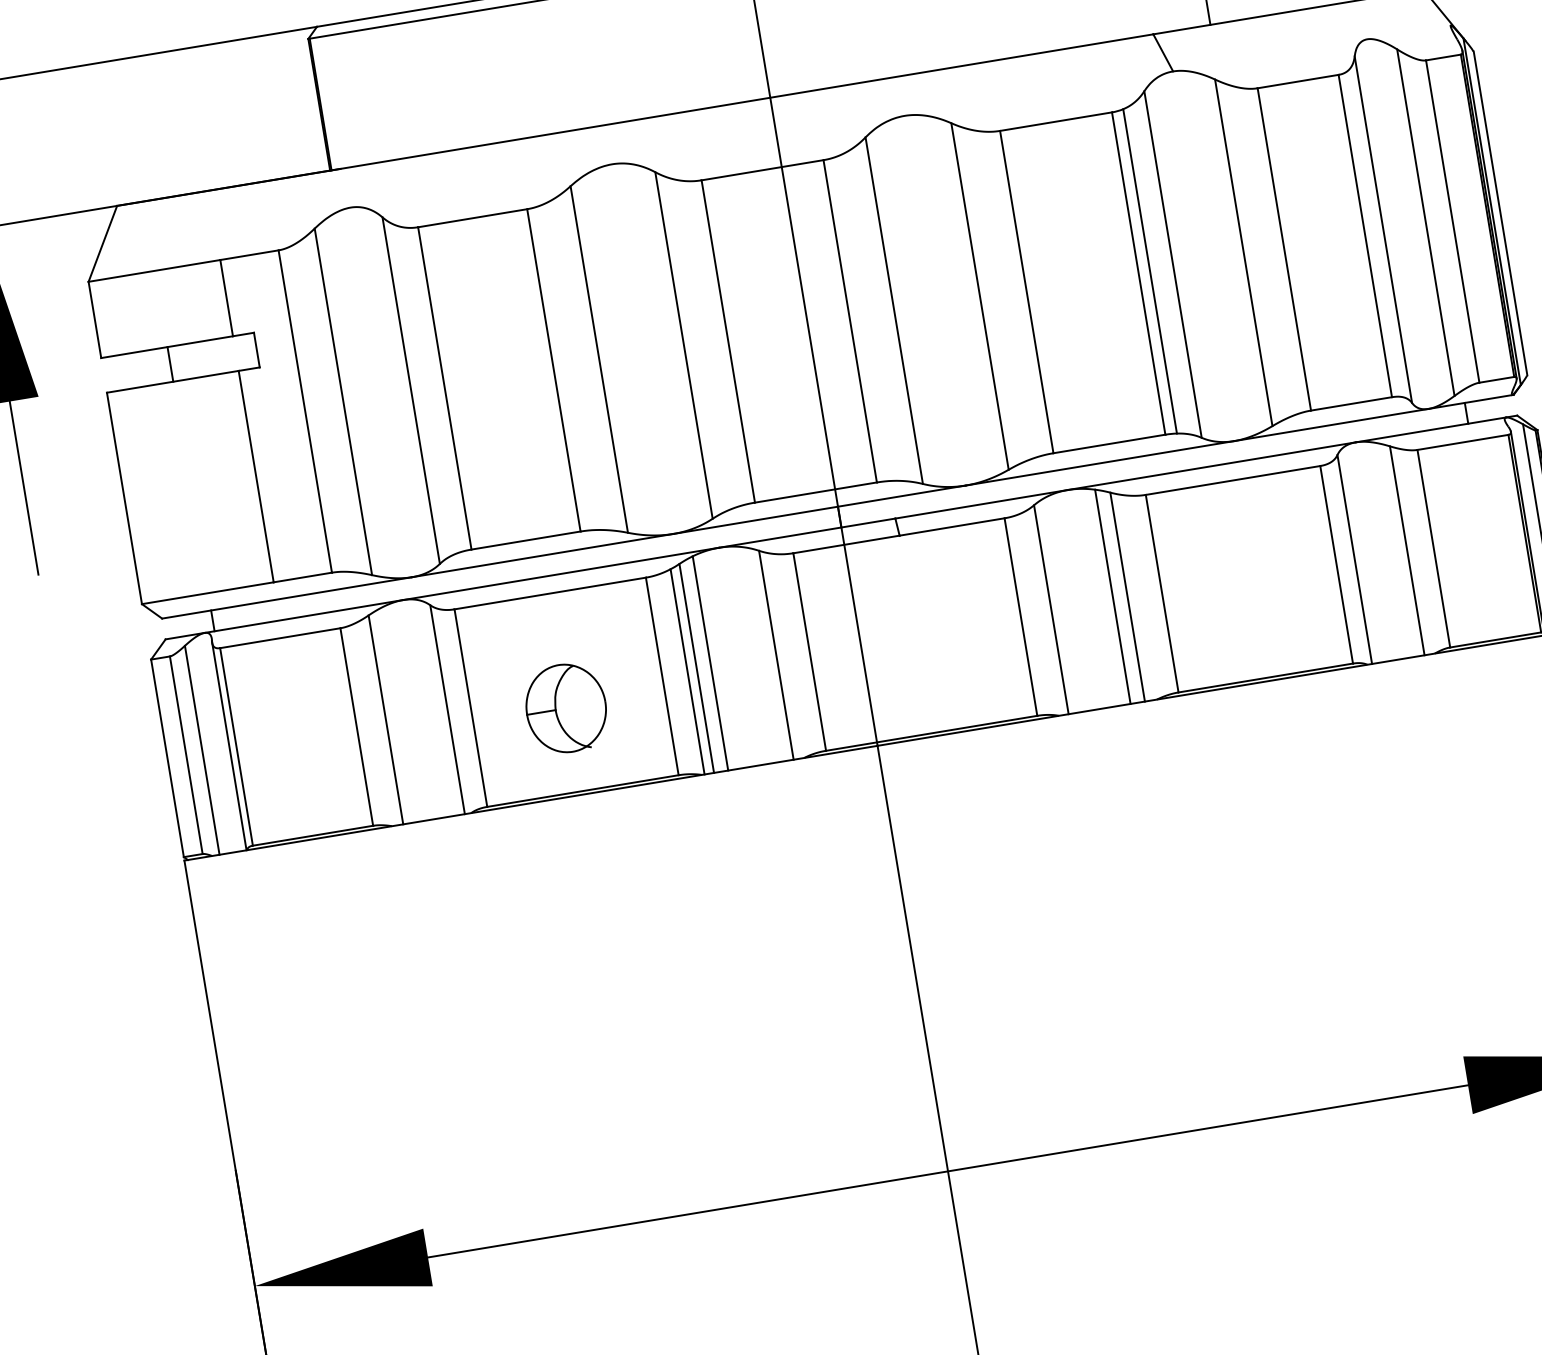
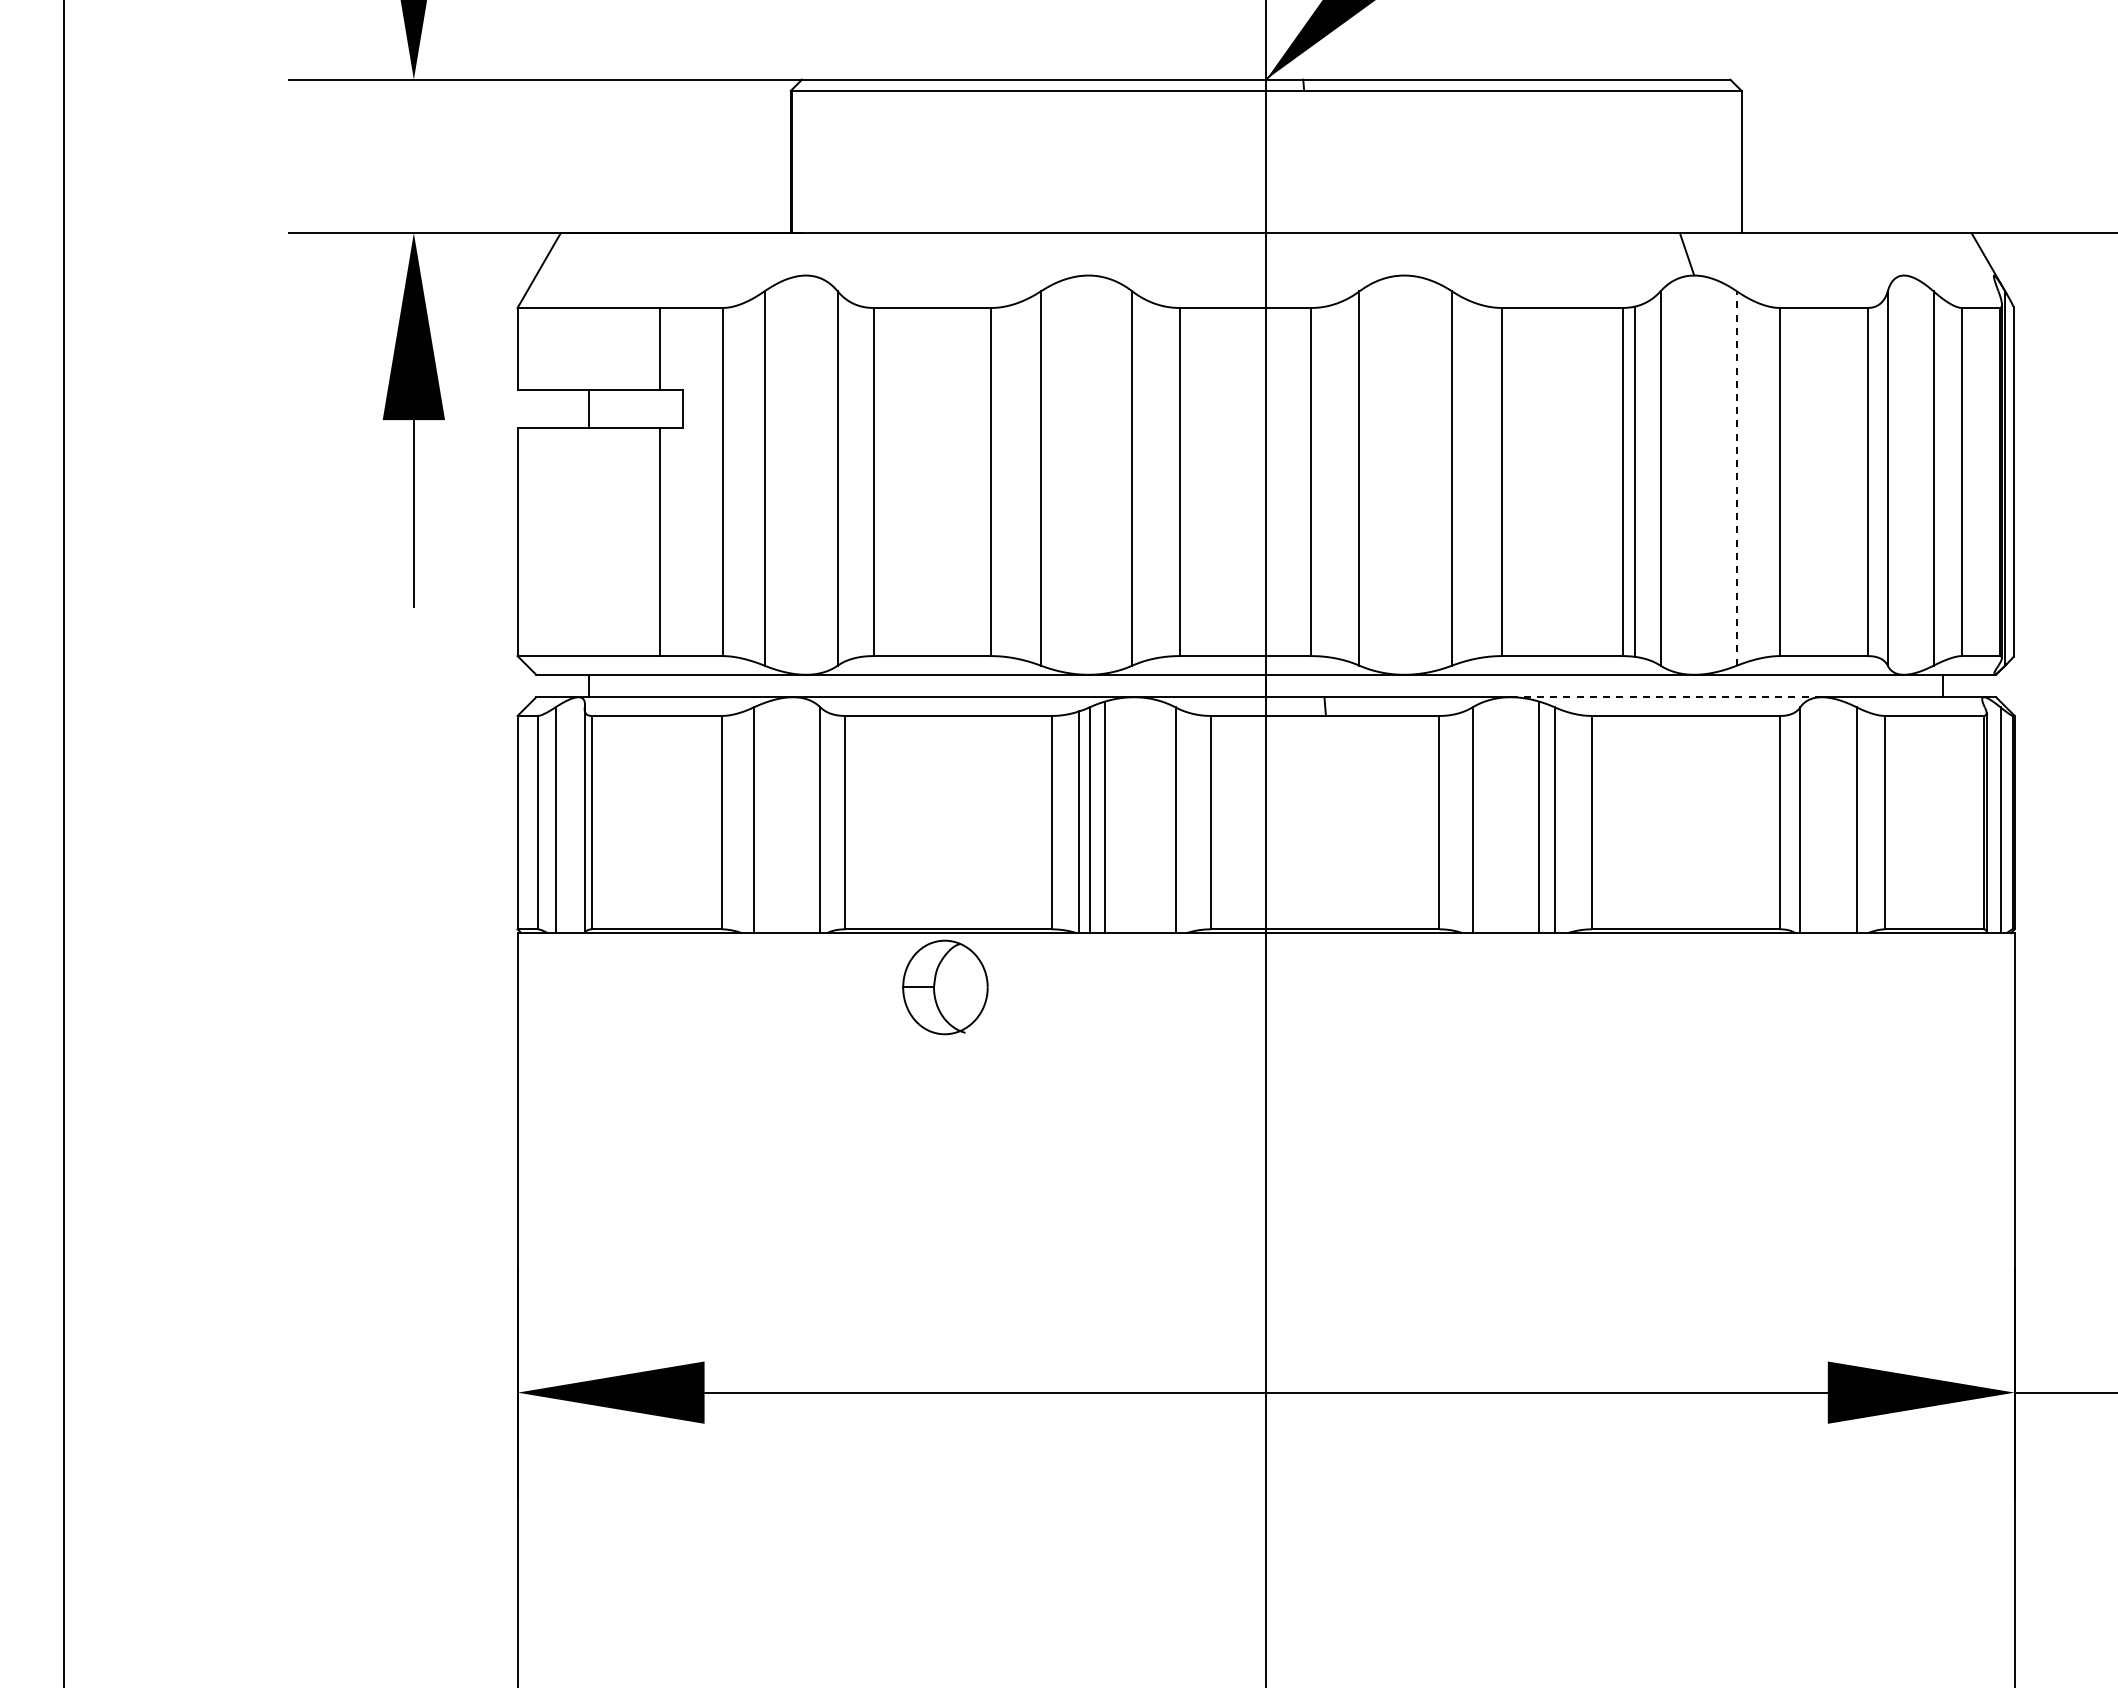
line: (1243, 252) -> (1736, 478), solid -> dashed
line: (1212, 466) -> (1666, 697), solid -> dashed
part: (566, 708) -> (945, 987), moved

